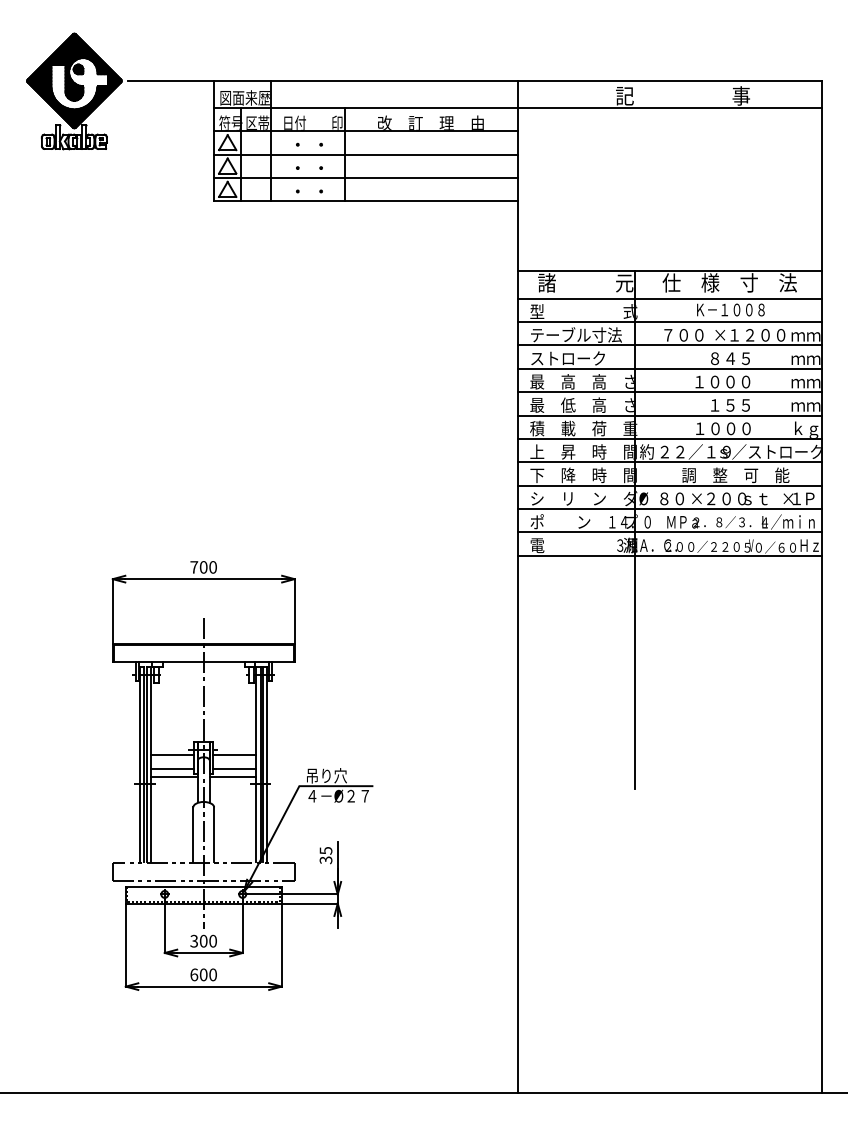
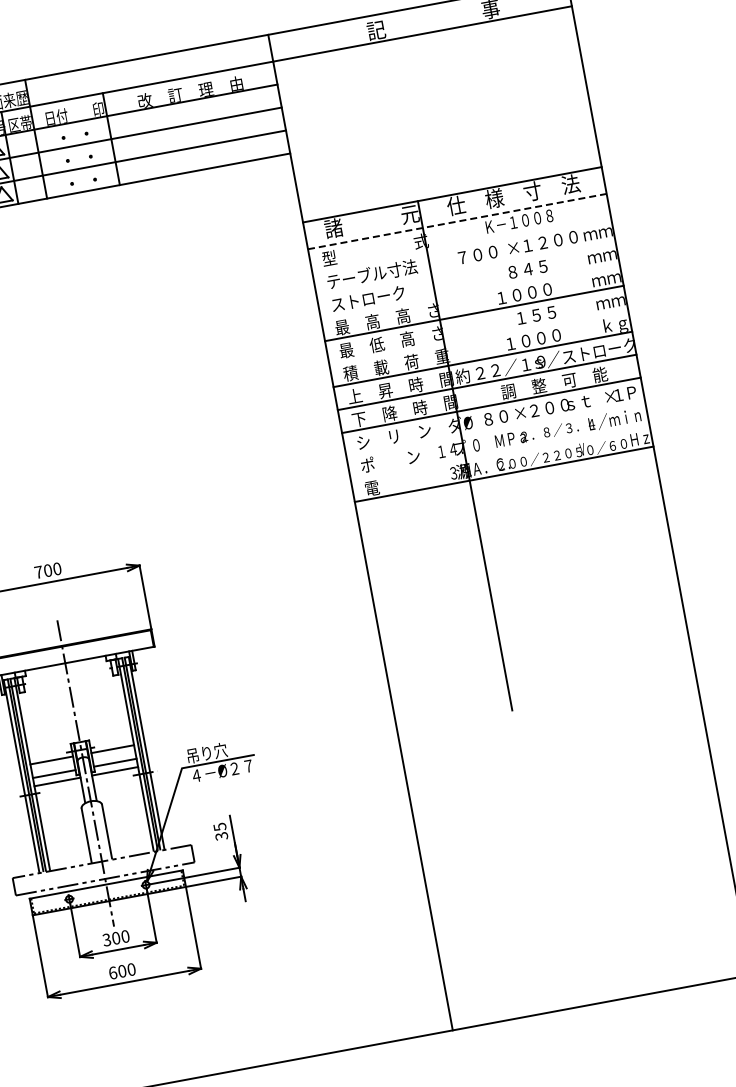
line: (669, 298) -> (457, 221), solid -> dashed
line: (669, 322) -> (461, 244), removed
line: (669, 345) -> (465, 267), removed
line: (669, 368) -> (469, 290), removed
line: (669, 415) -> (478, 336), removed
line: (669, 509) -> (495, 428), removed
line: (669, 532) -> (499, 451), removed

